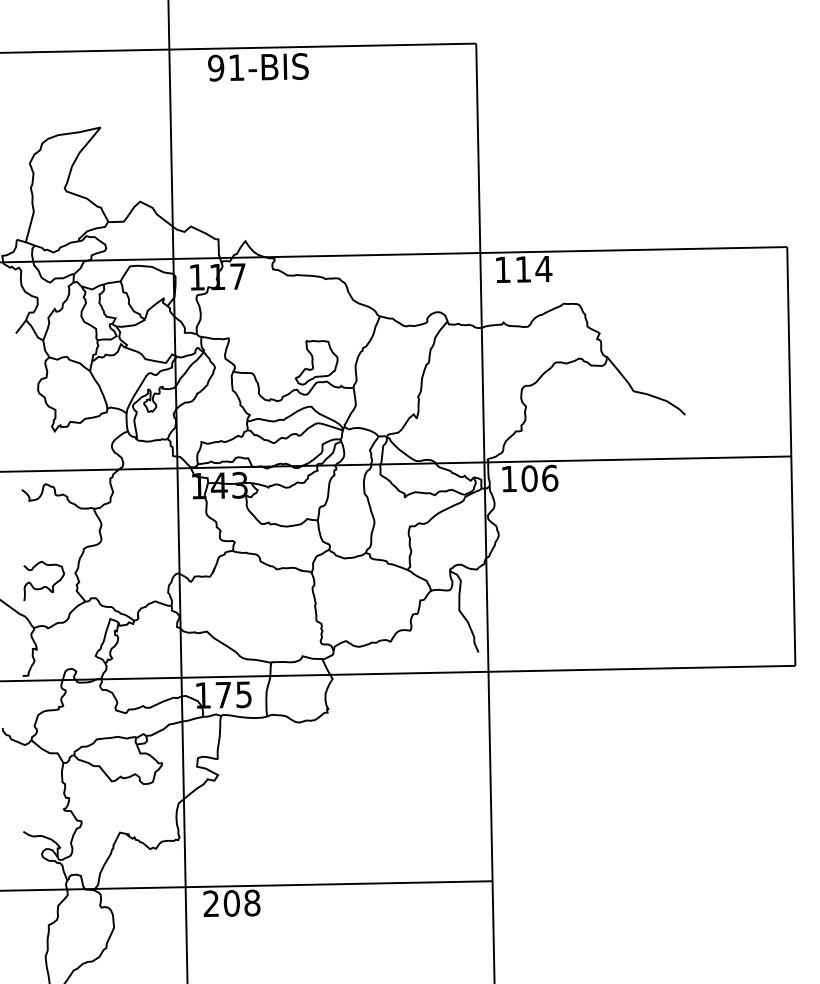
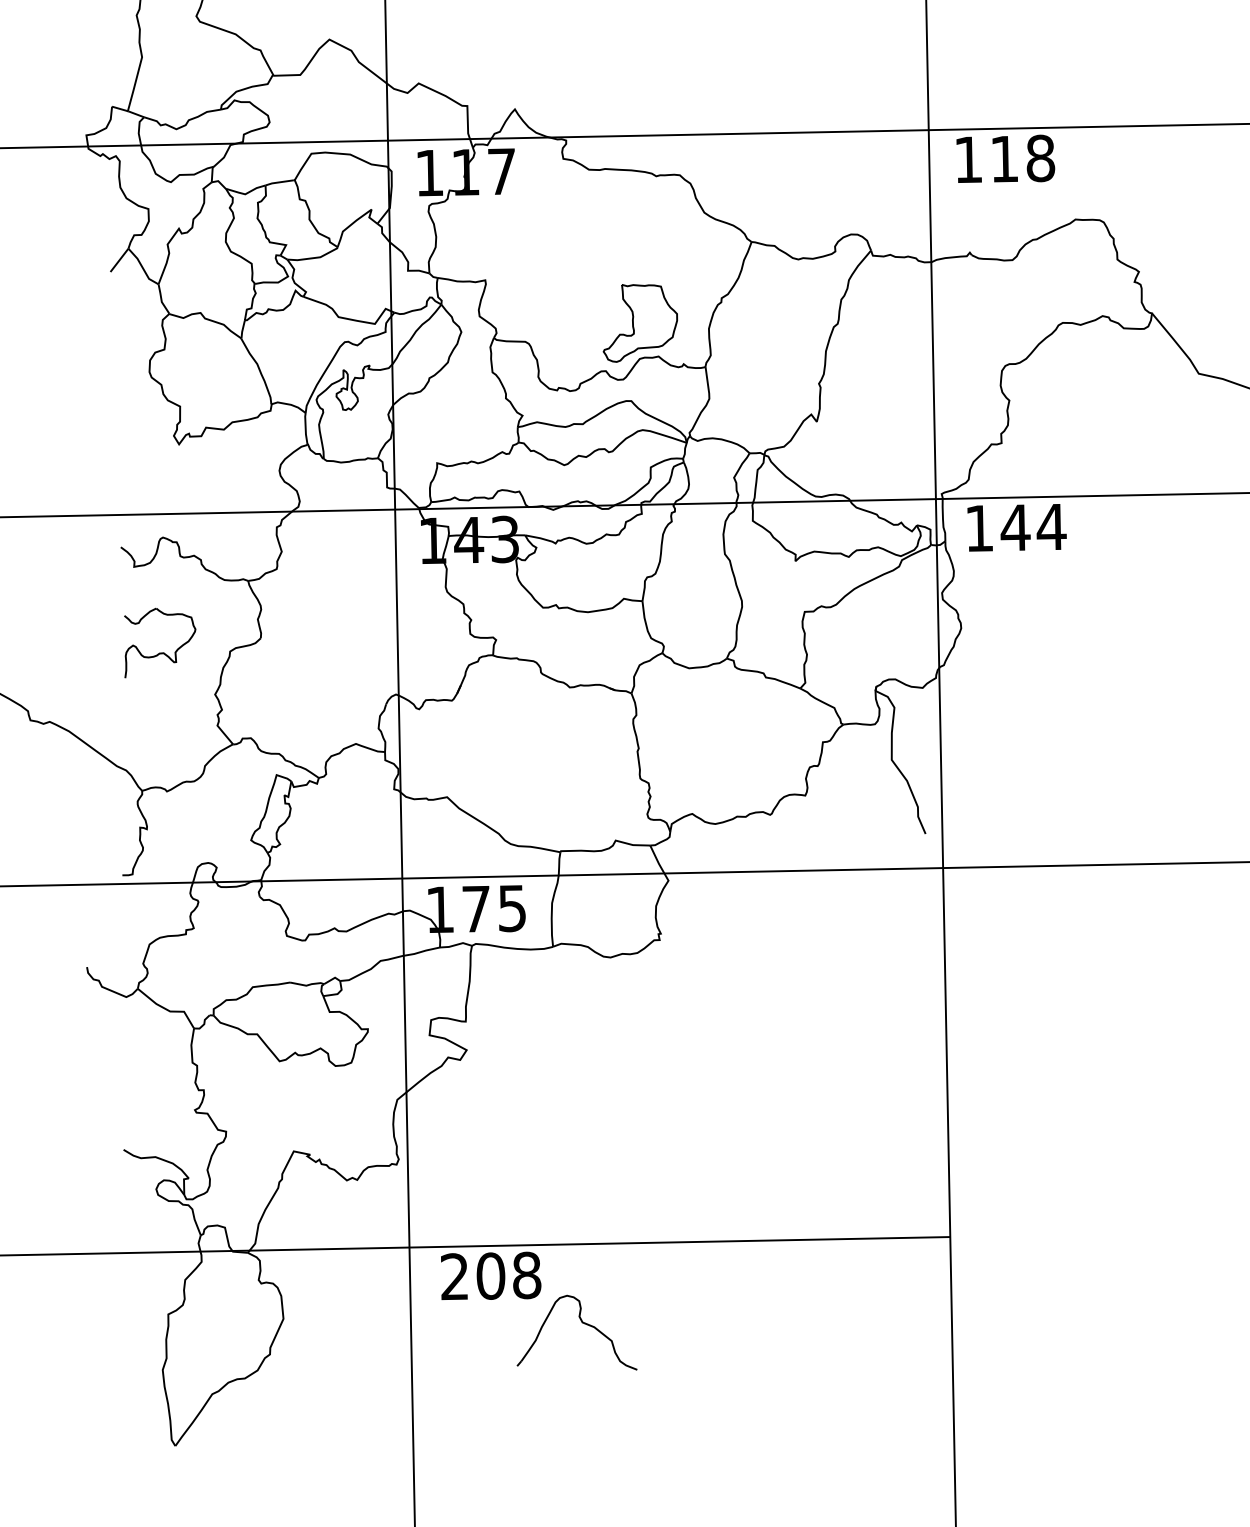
text: (543, 268) -> (1040, 157), 114 -> 118
text: (539, 478) -> (1032, 527), 106 -> 144
part: (43, 580) -> (159, 641), moved
part: (280, 935) -> (576, 1332), added

